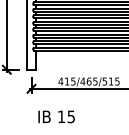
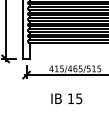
text: (56, 116) -> (66, 98), moved

